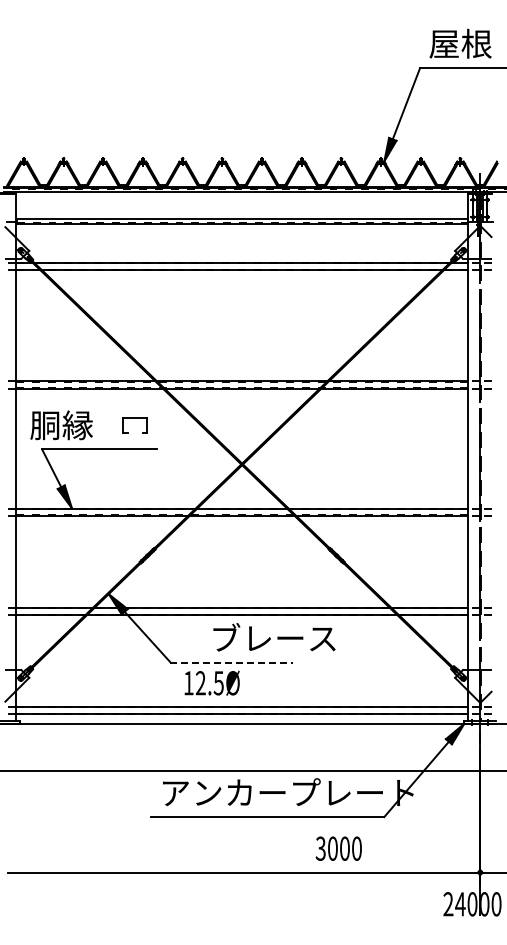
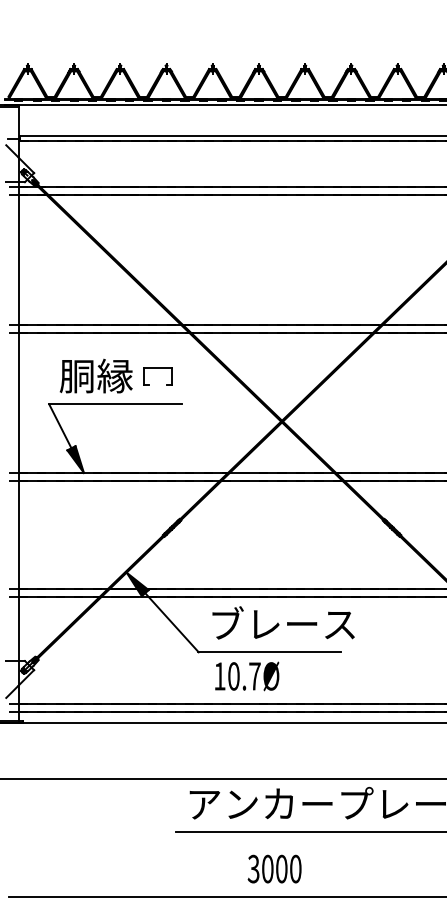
text: (61, 425) -> (96, 376), moved
text: (274, 637) -> (283, 623), moved
line: (231, 662) -> (269, 652), dashed -> solid
text: (209, 683) -> (244, 676), 12.5Ø -> 10.7Ø
text: (338, 848) -> (274, 868), moved

